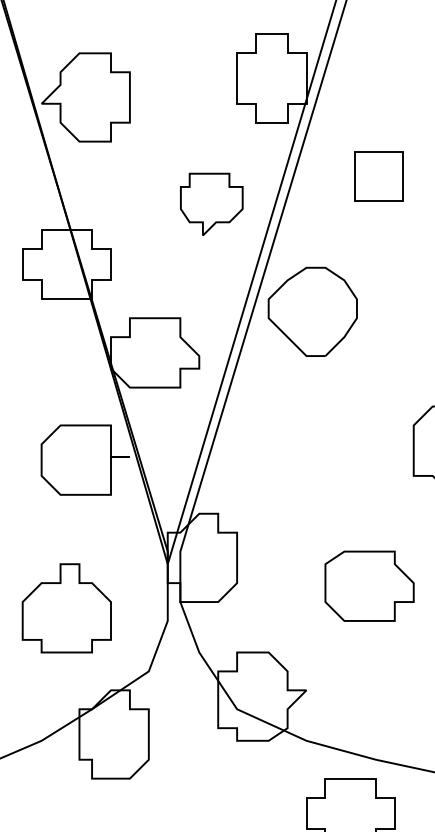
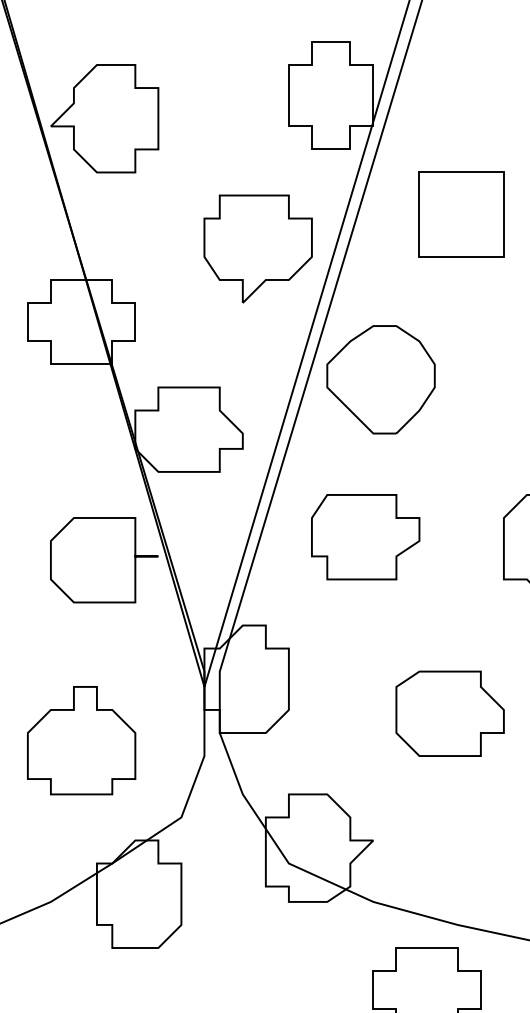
part: (378, 176) -> (461, 214), size x1.43
part: (211, 204) -> (257, 249), size x1.43
part: (300, 440) -> (366, 536), added

